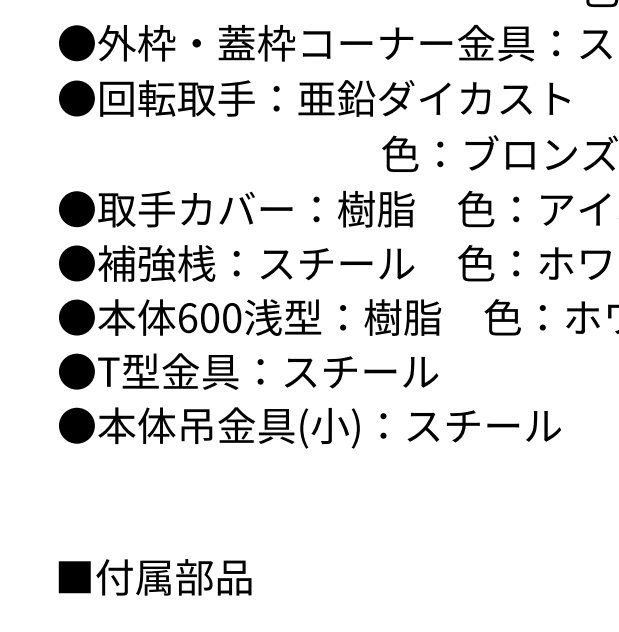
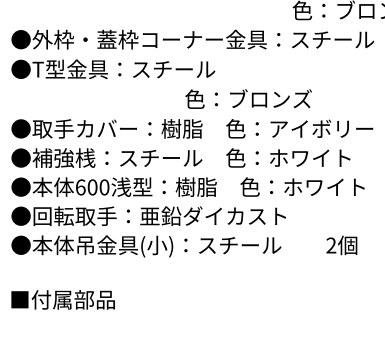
text: (332, 98) -> (158, 69), ●回転取手：亜鉛ダイカスト -> ●T型金具：スチール
text: (332, 372) -> (158, 216), ●T型金具：スチール -> ●回転取手：亜鉛ダイカスト
text: (153, 576) -> (62, 299), moved

